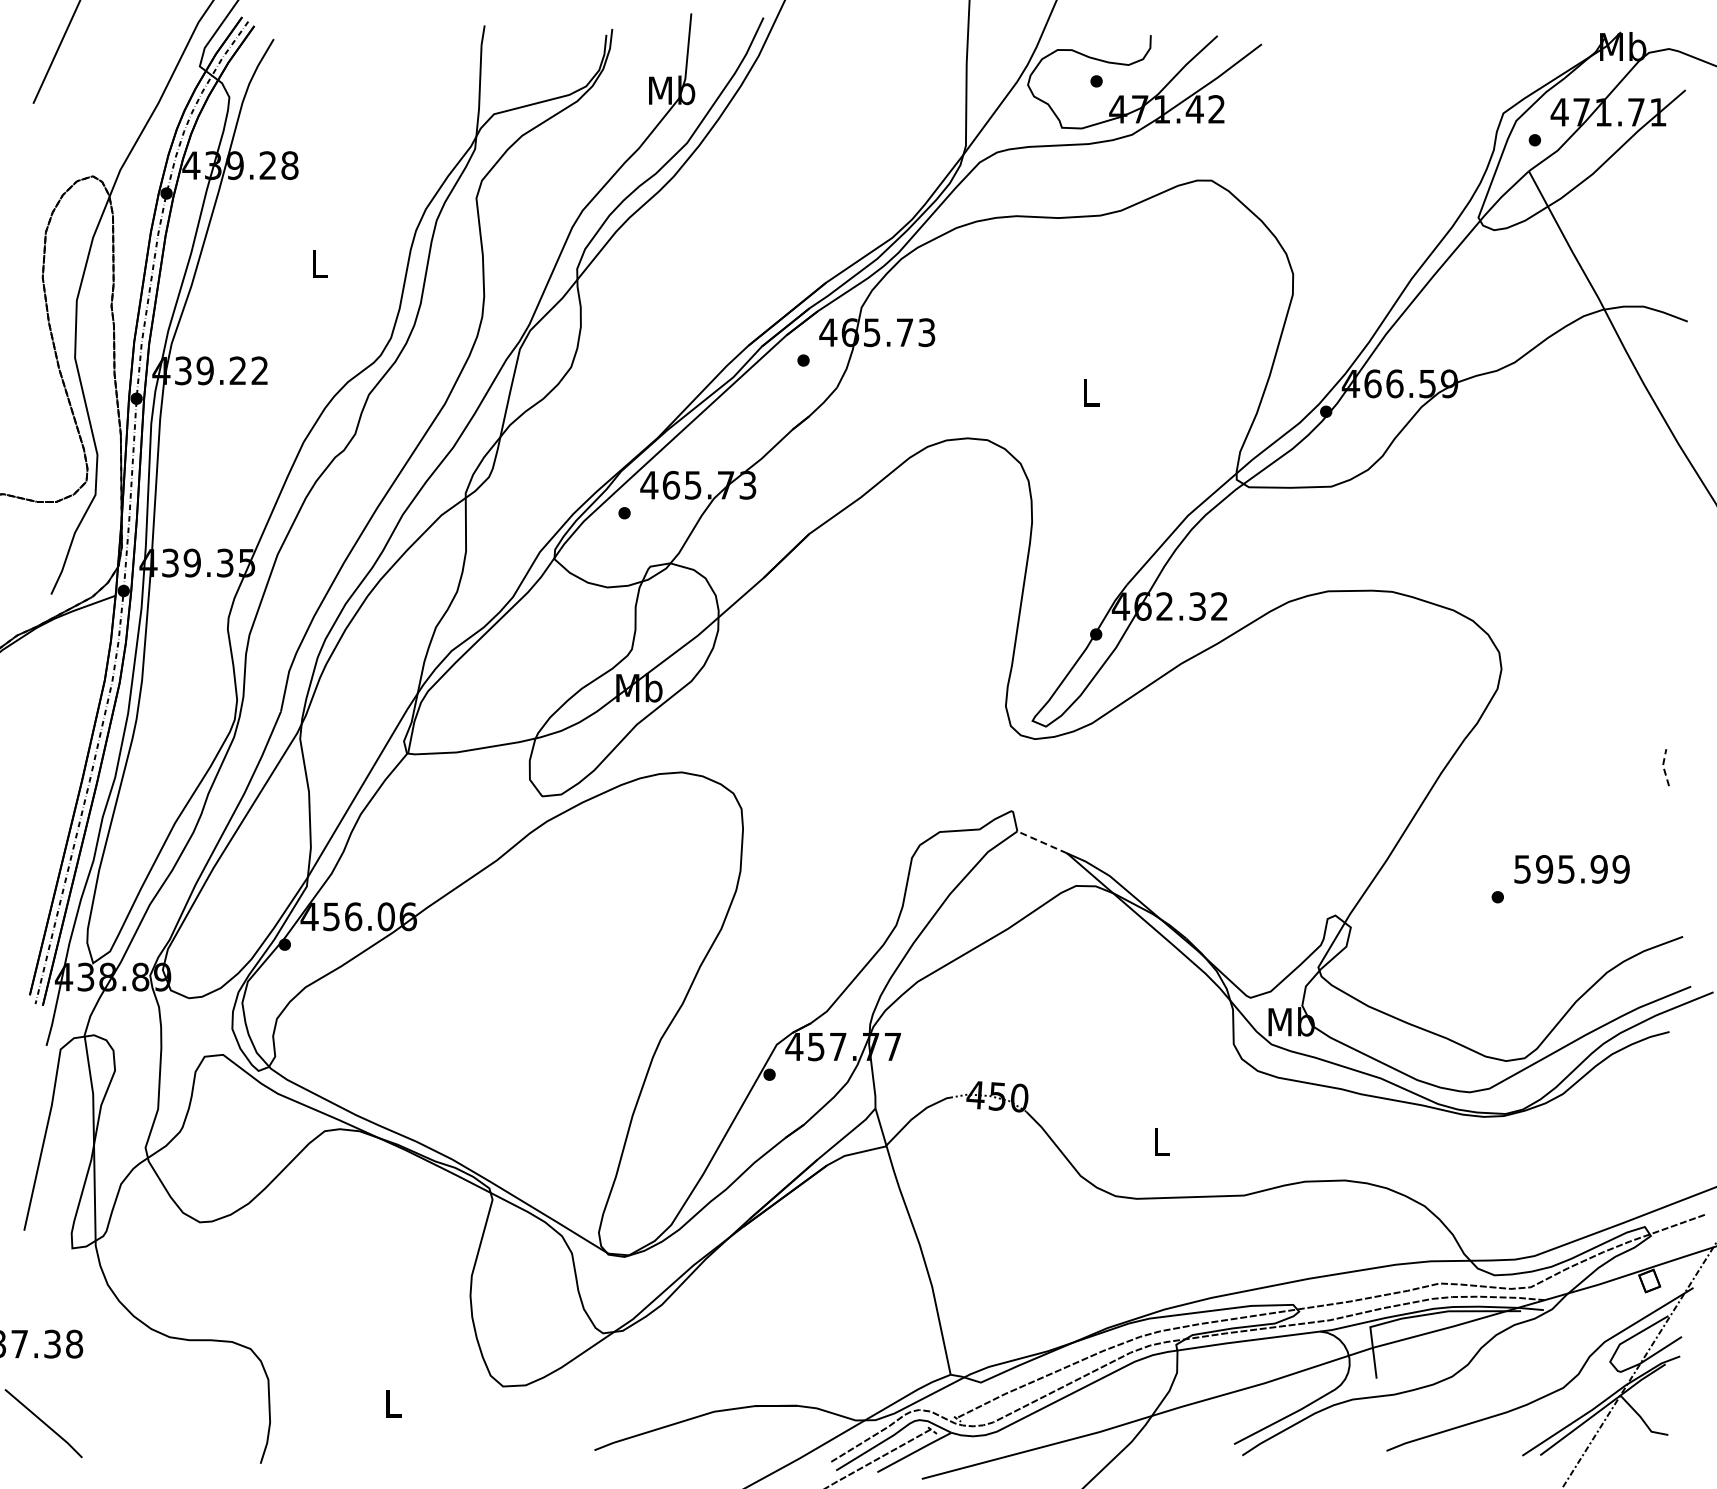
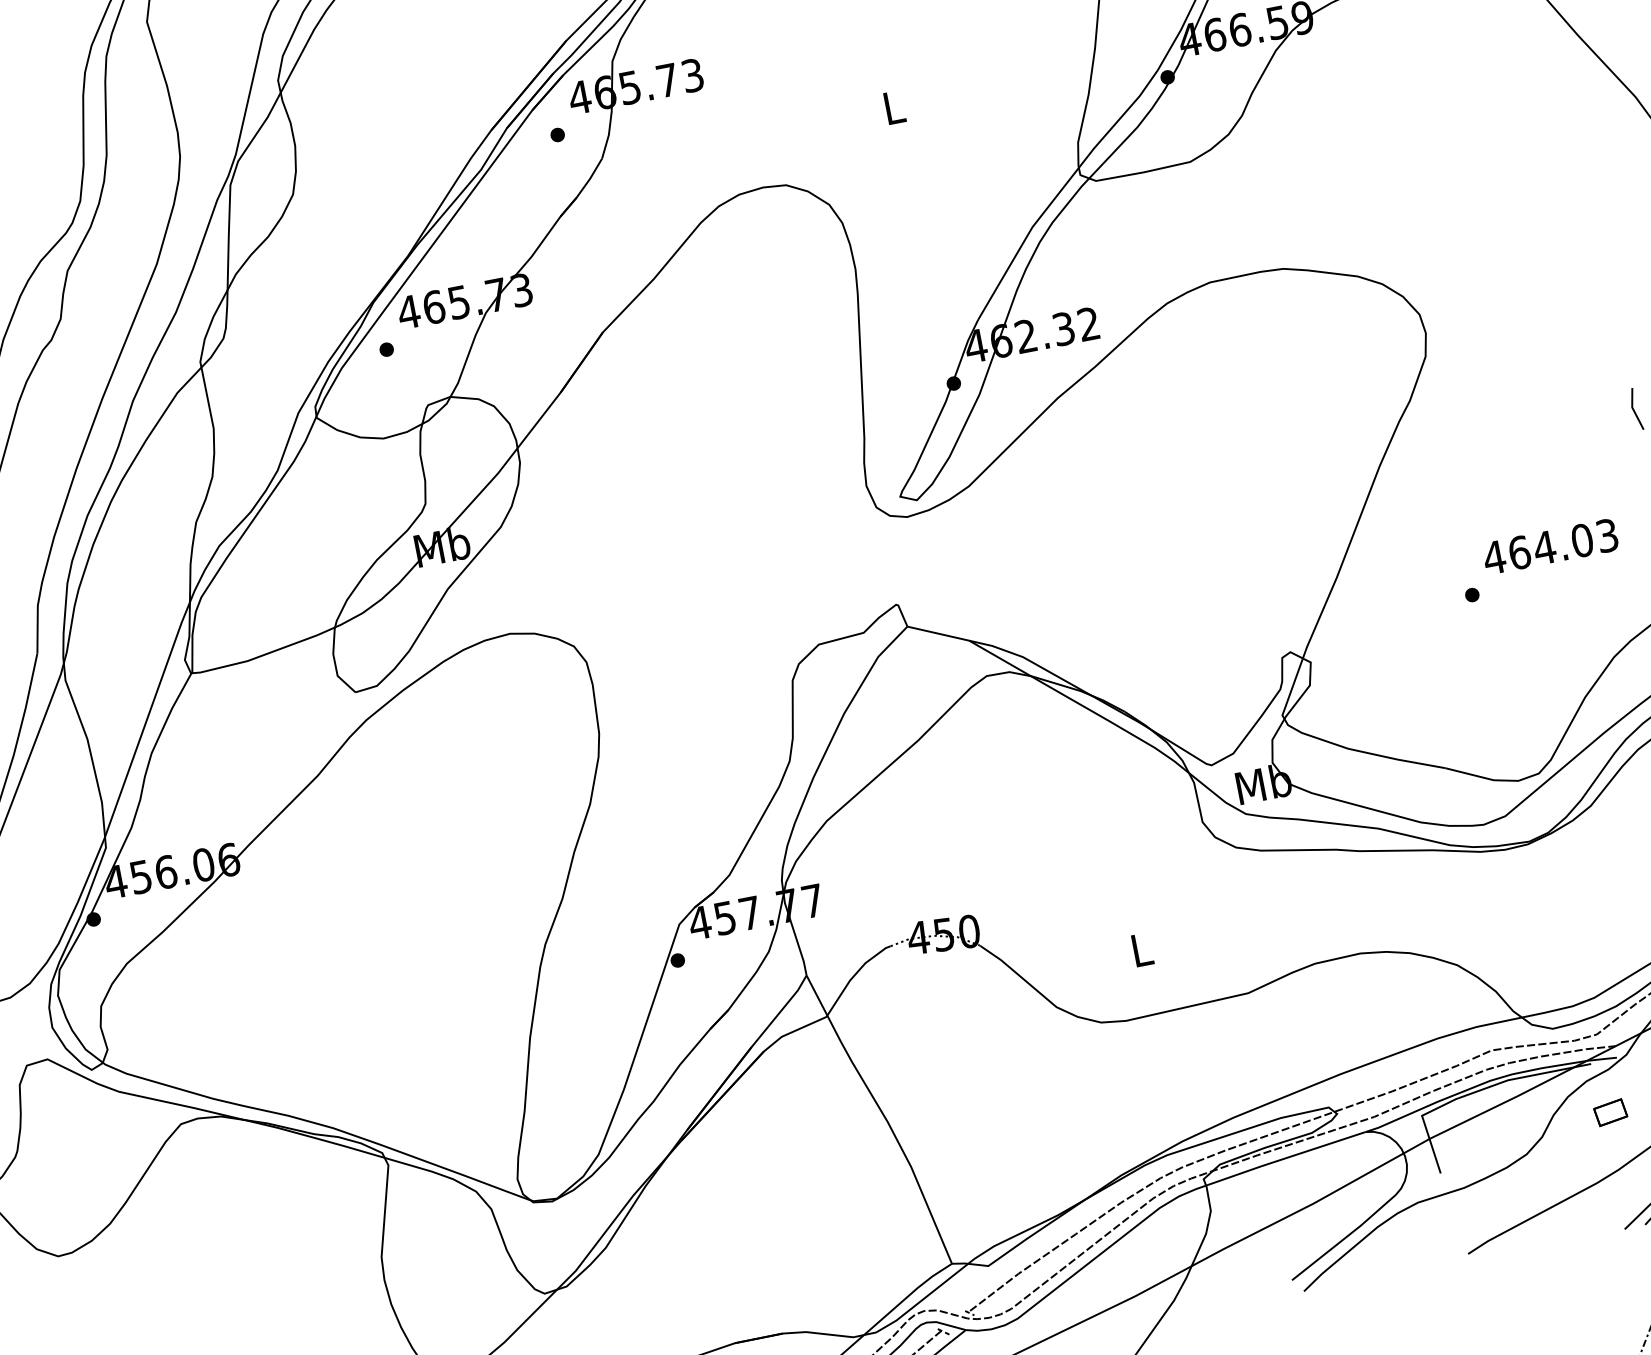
line: (1663, 767) -> (1633, 409), dashed -> solid
line: (1041, 842) -> (937, 633), dashed -> solid
text: (1571, 869) -> (1550, 546), 595.99 -> 464.03
part: (1529, 1354) -> (1610, 1111), added

